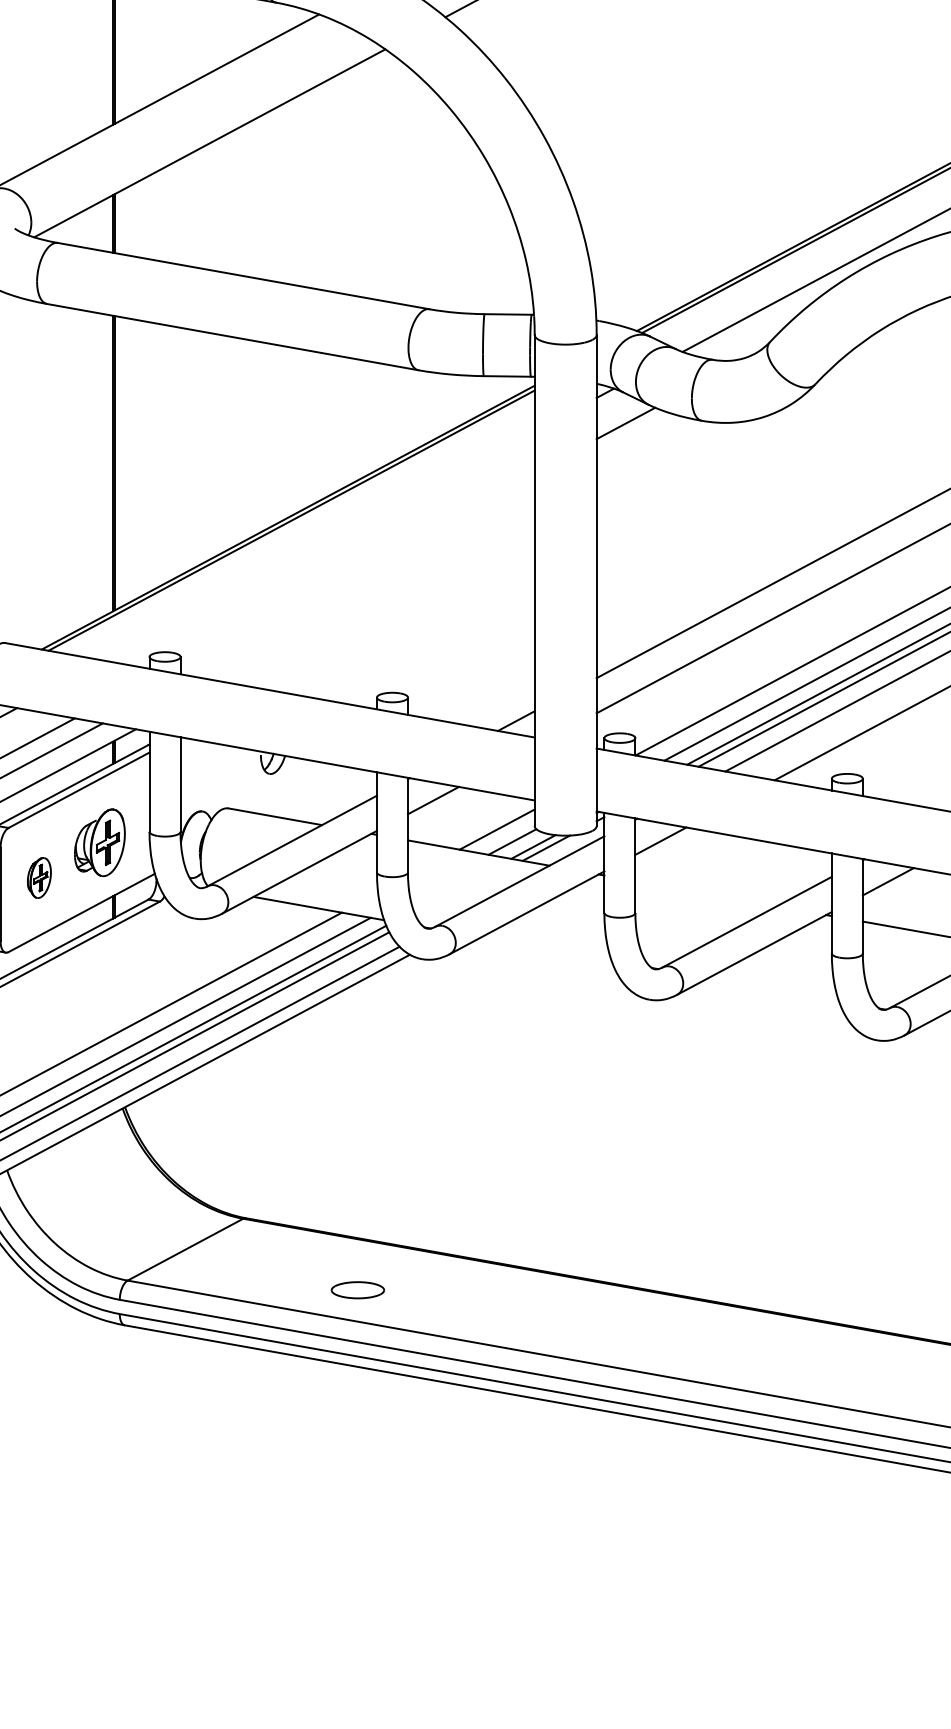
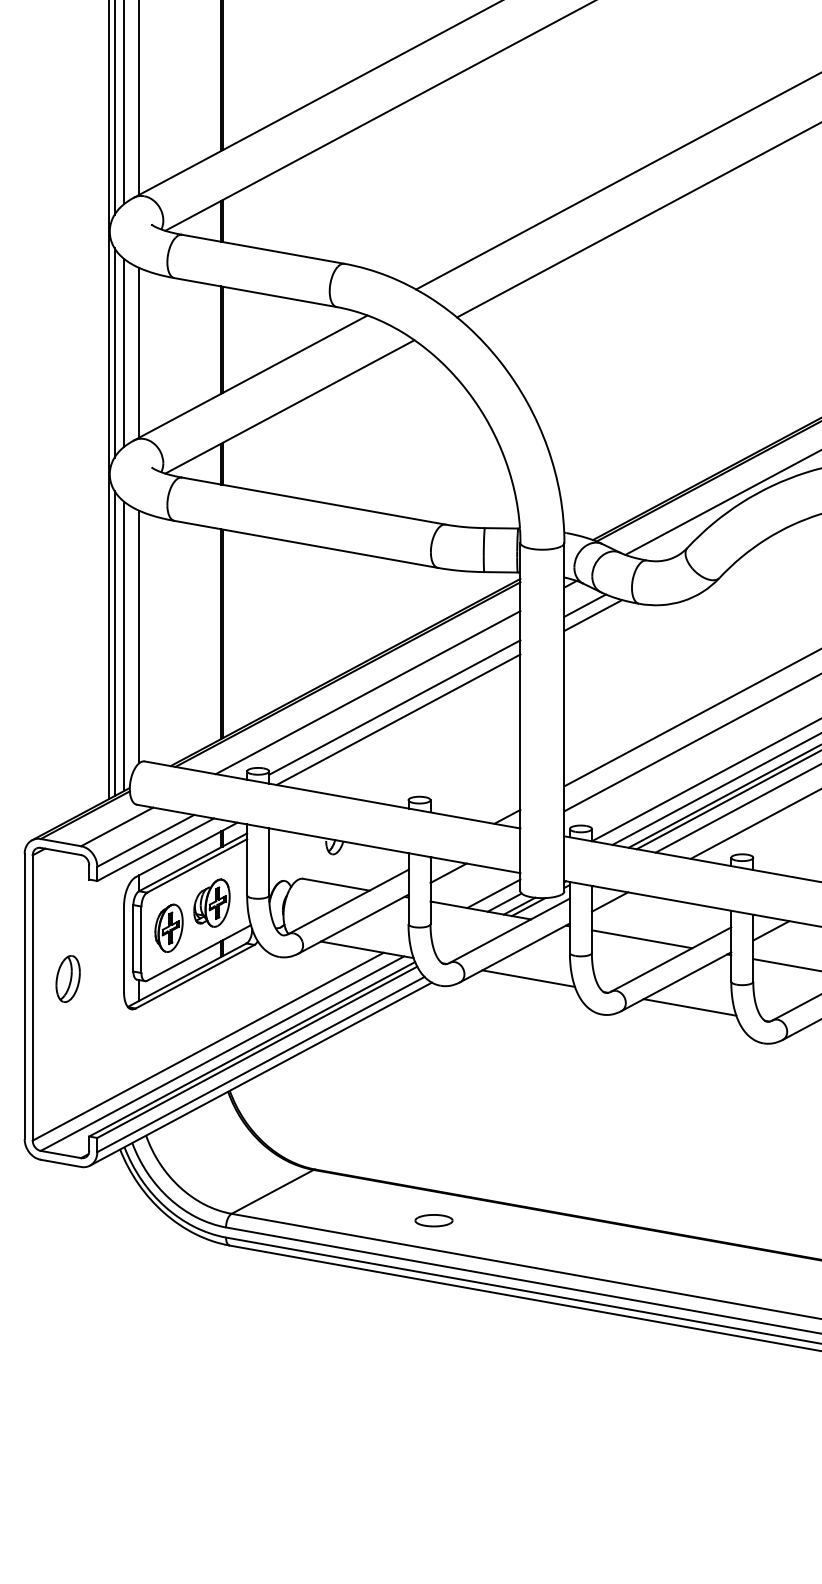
line: (637, 437) -> (593, 615), added
line: (319, 545) -> (367, 692), added
line: (357, 566) -> (394, 707), added
line: (362, 583) -> (398, 719), added
part: (38, 877) -> (168, 927), size x1.67
line: (705, 893) -> (641, 939), added
line: (546, 948) -> (528, 978), added
line: (772, 989) -> (689, 1007), added
part: (357, 1289) -> (433, 1220), moved

